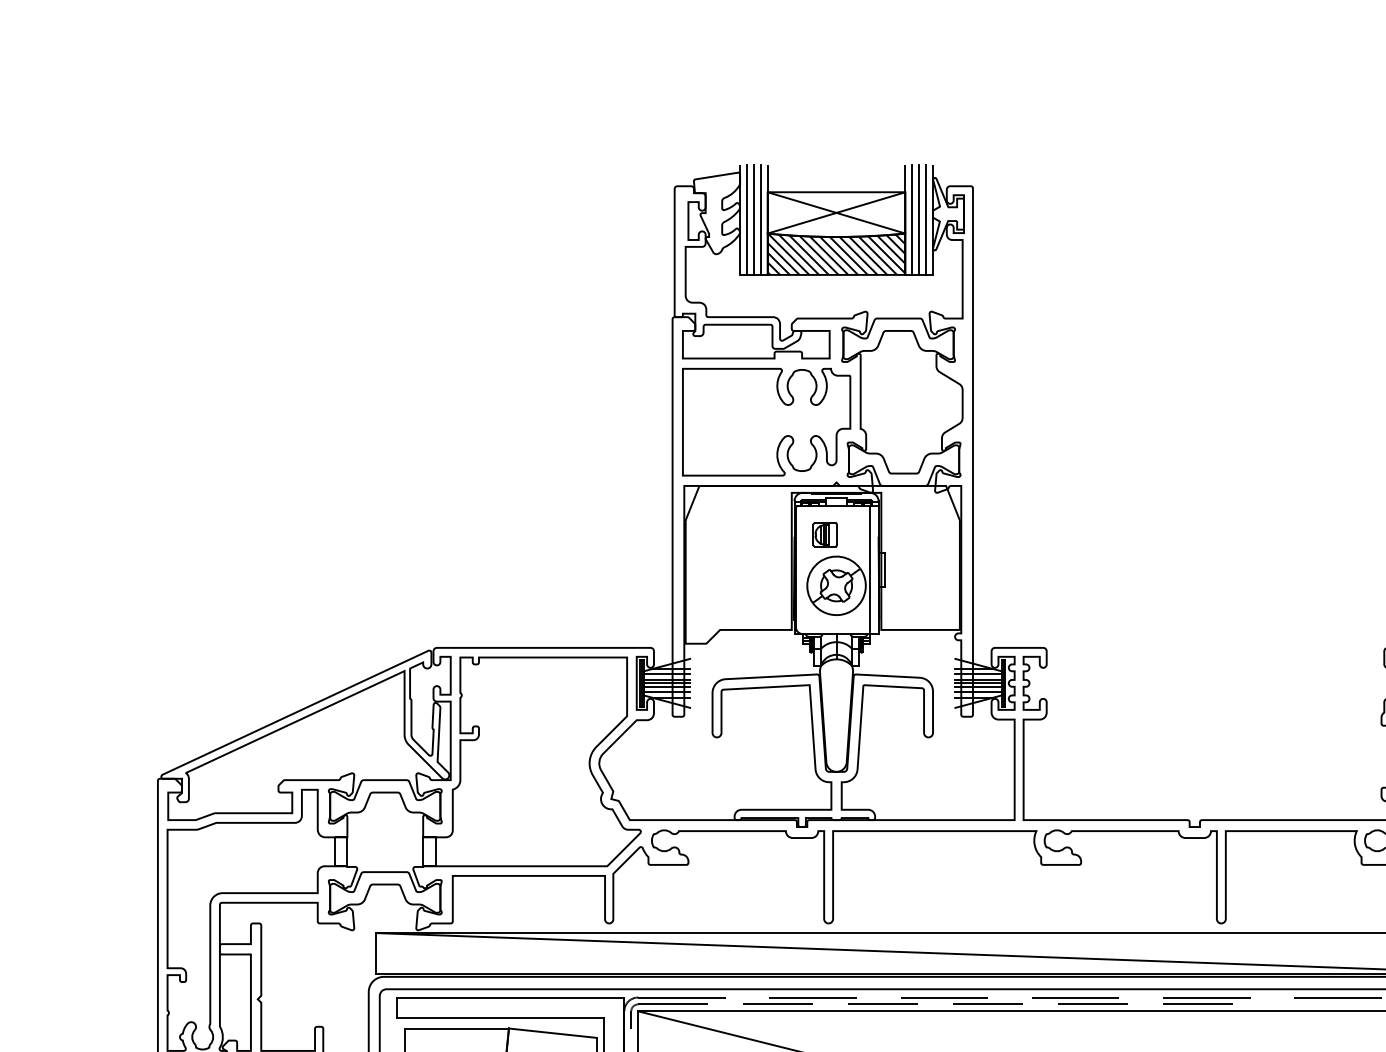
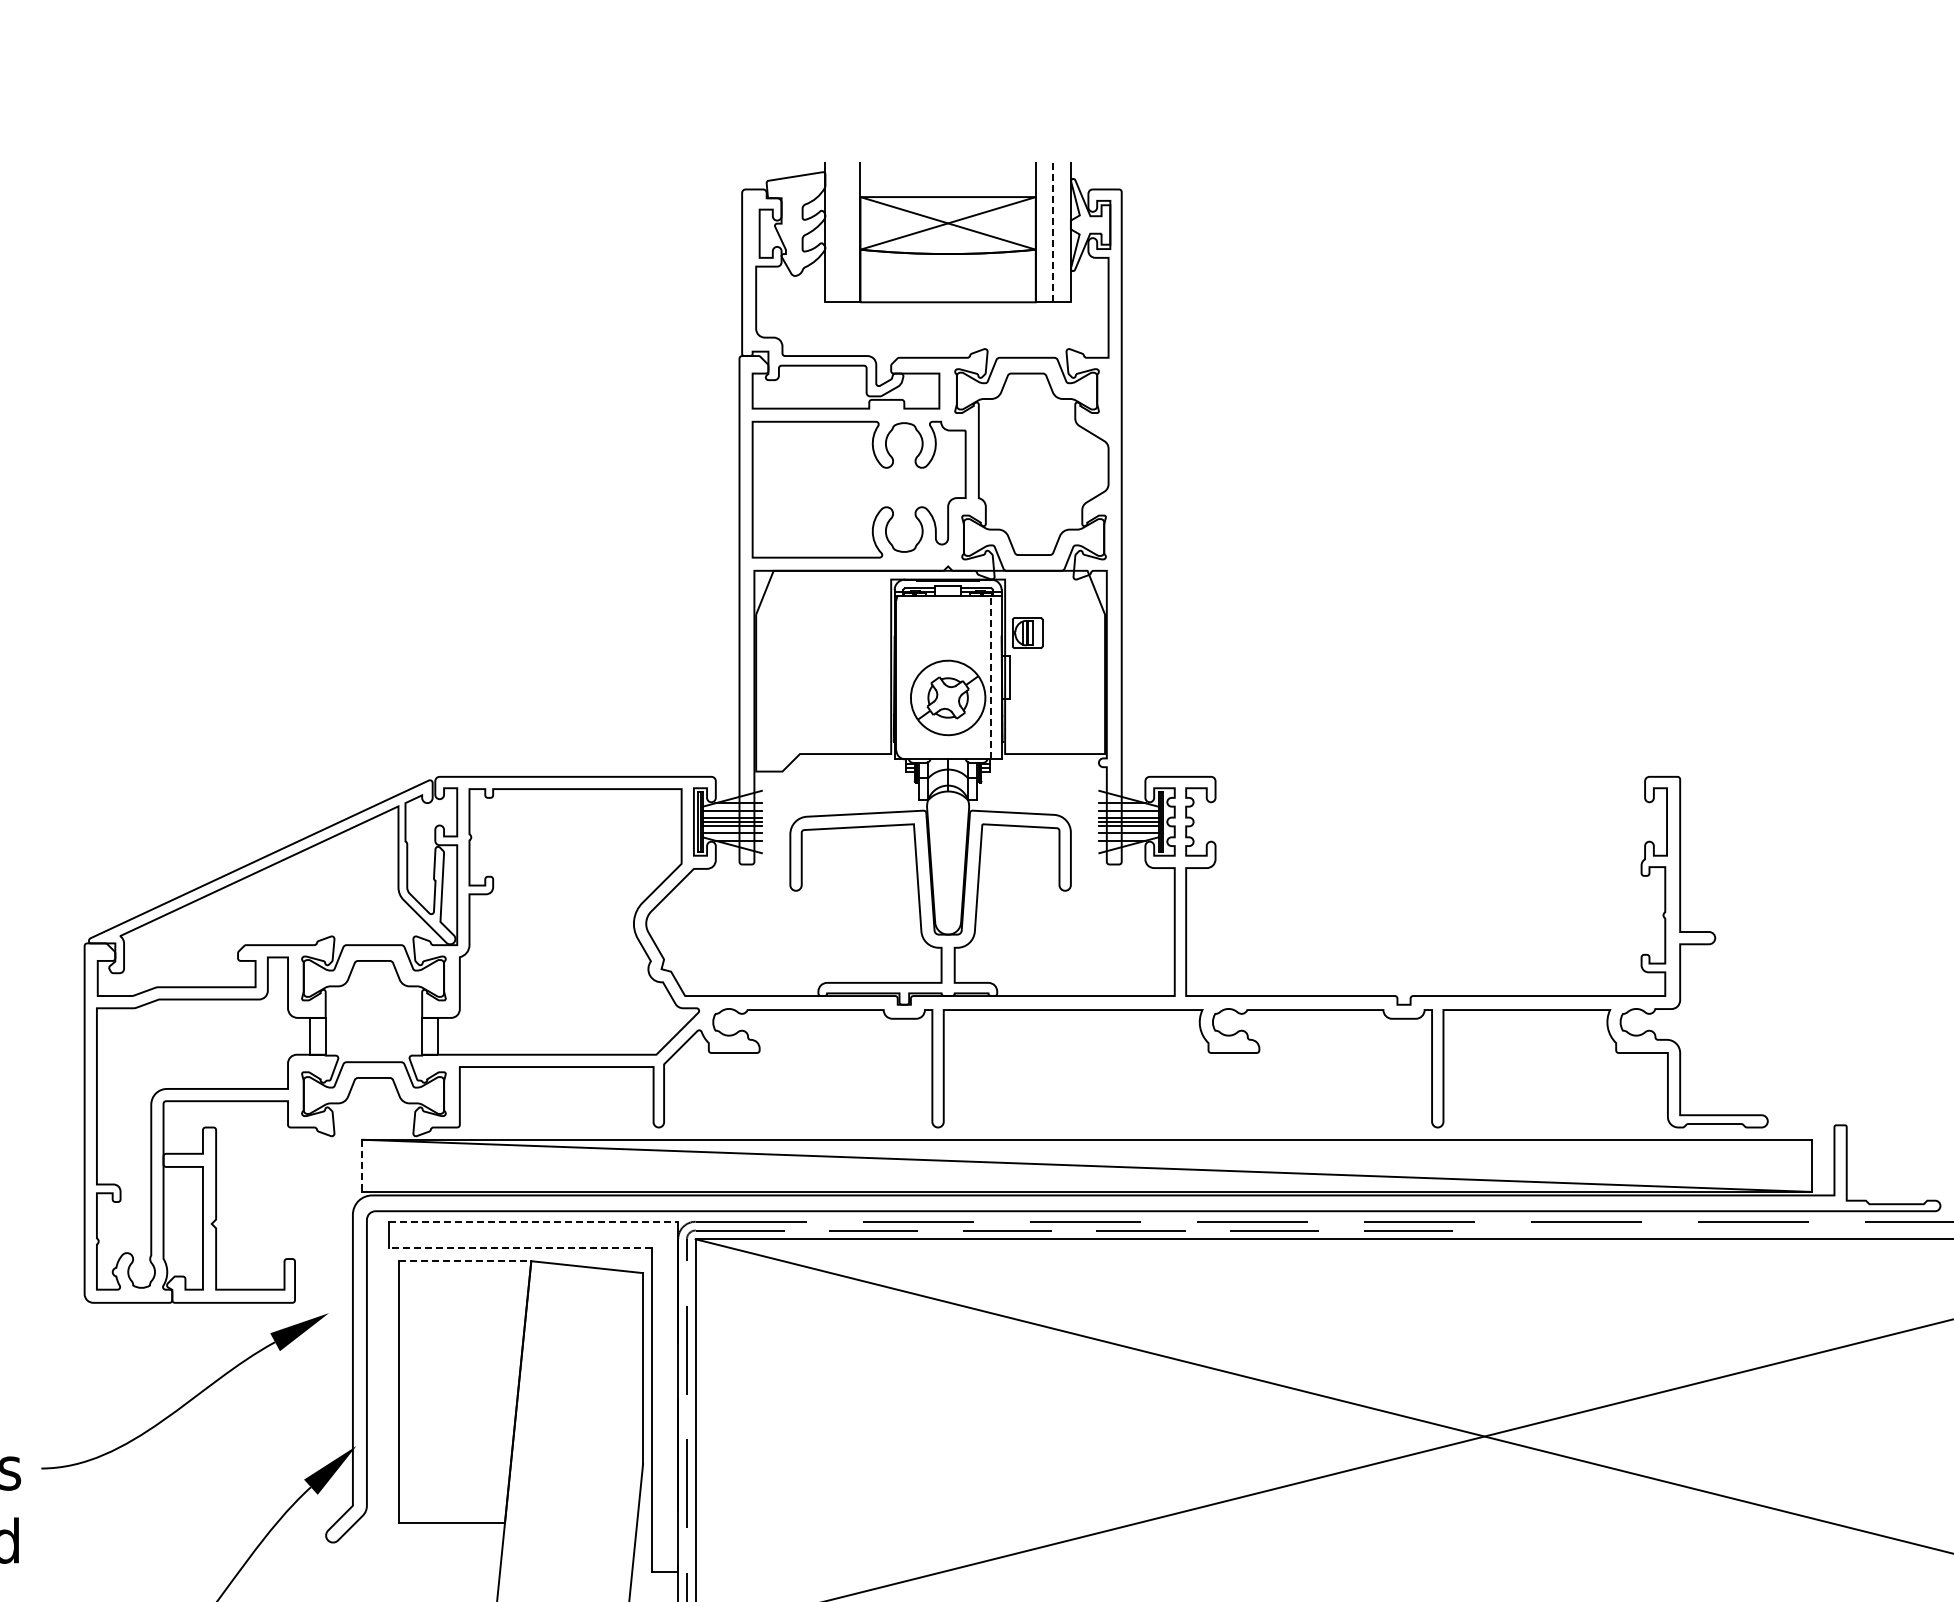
line: (919, 219) -> (1053, 231), solid -> dashed
line: (747, 220) -> (834, 232), removed
line: (753, 220) -> (842, 232), removed
line: (760, 220) -> (851, 232), removed
line: (912, 220) -> (1044, 232), removed
line: (926, 220) -> (1062, 232), removed
hatch: (836, 253) -> (947, 275), removed
part: (825, 534) -> (1027, 632), moved
line: (870, 569) -> (991, 677), solid -> dashed
line: (376, 954) -> (362, 1166), solid -> dashed
line: (510, 997) -> (533, 1221), solid -> dashed
line: (499, 1018) -> (519, 1248), solid -> dashed
line: (457, 1028) -> (465, 1261), solid -> dashed

